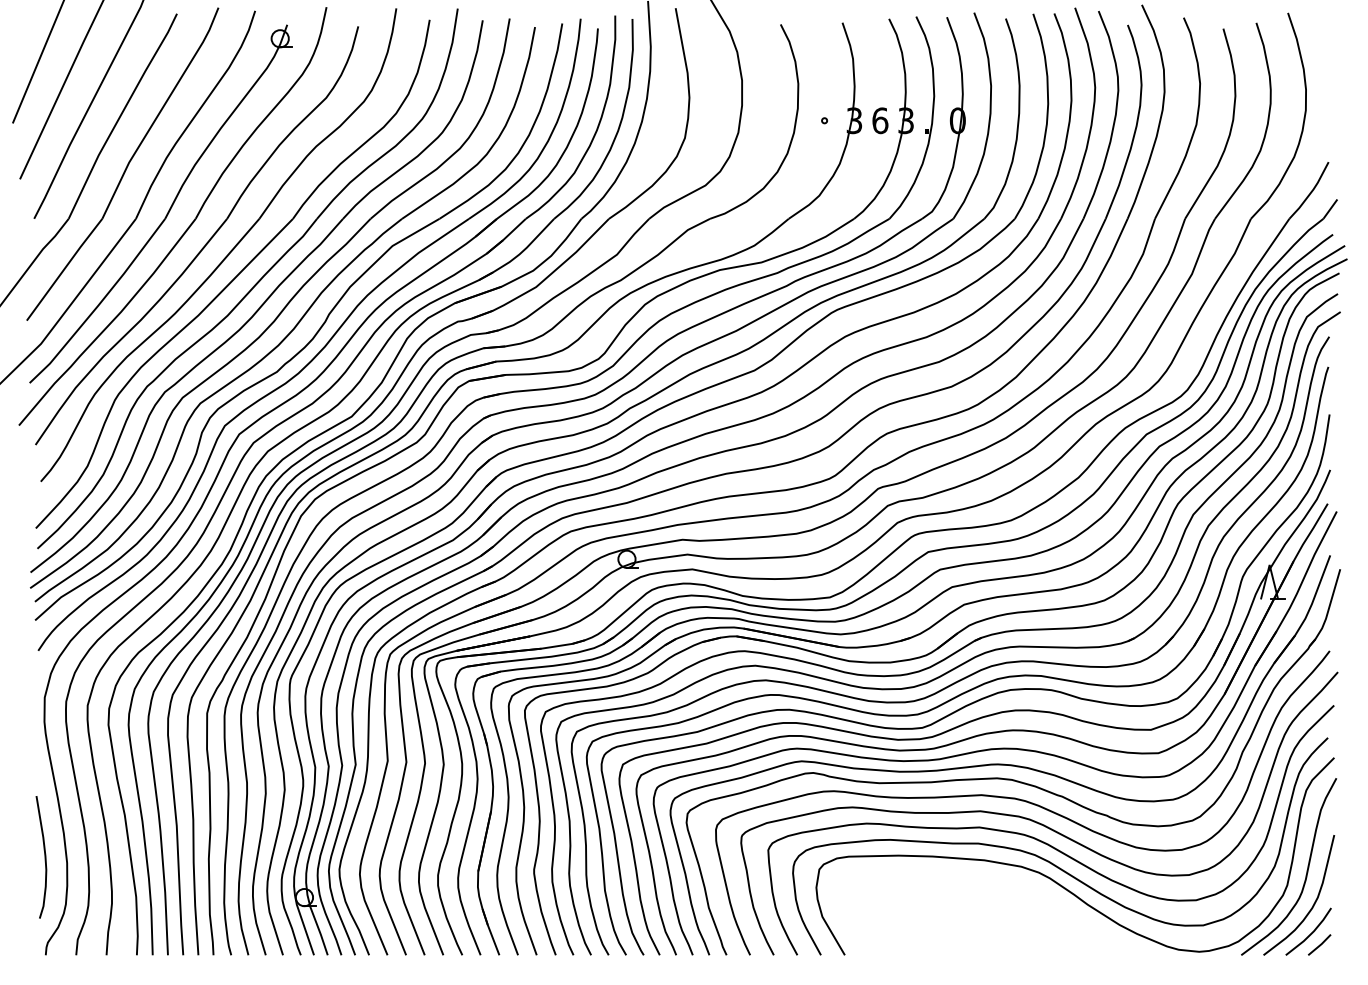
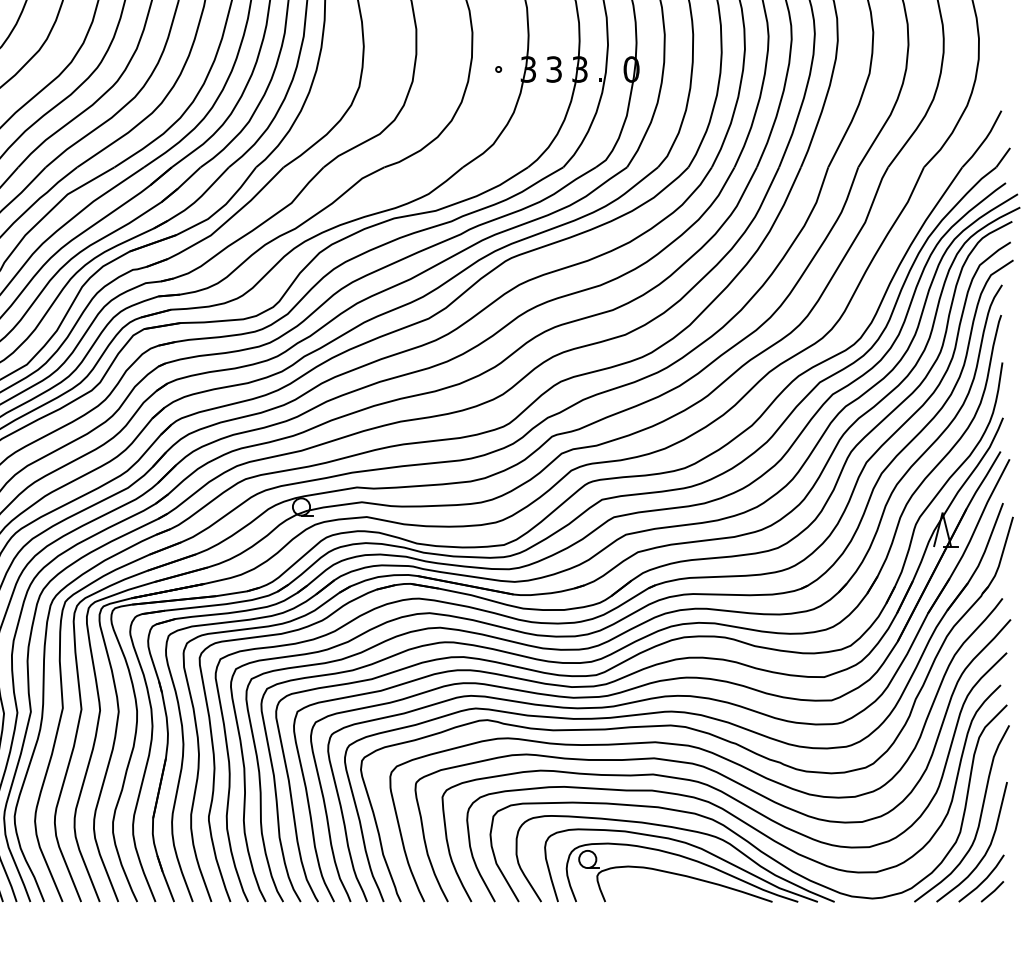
text: (880, 120) -> (554, 69), 6 -> 3
part: (1001, 911) -> (675, 858), added

